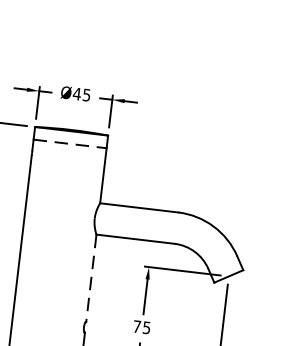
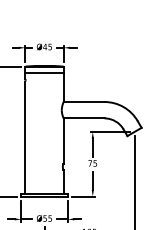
line: (71, 144) -> (45, 73), dashed -> solid
line: (90, 278) -> (63, 141), dashed -> solid

